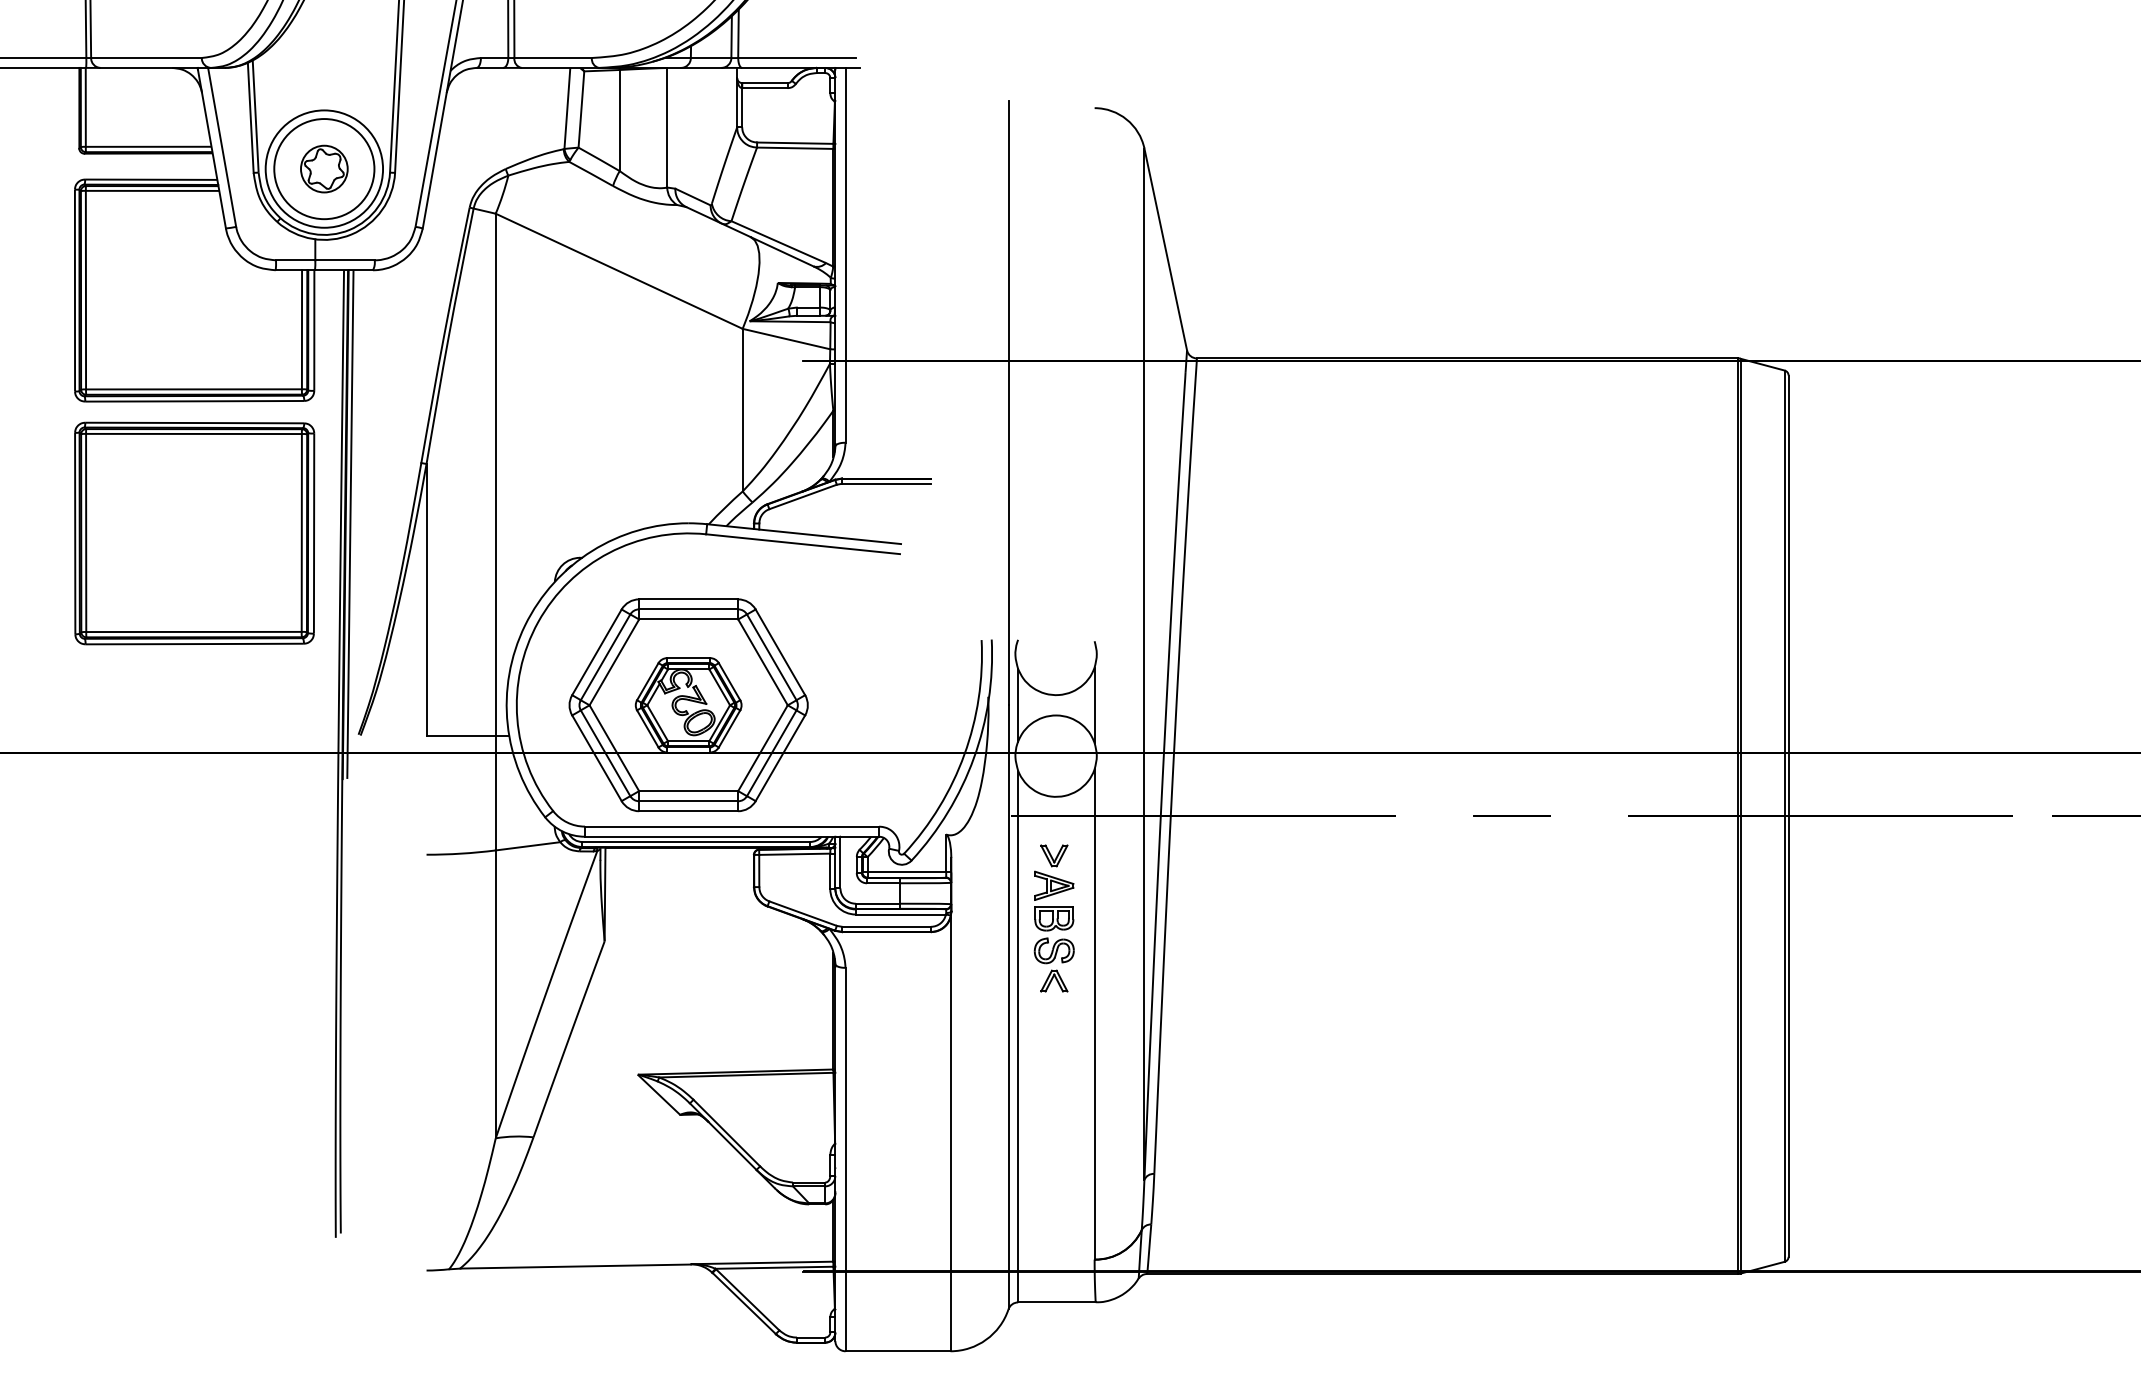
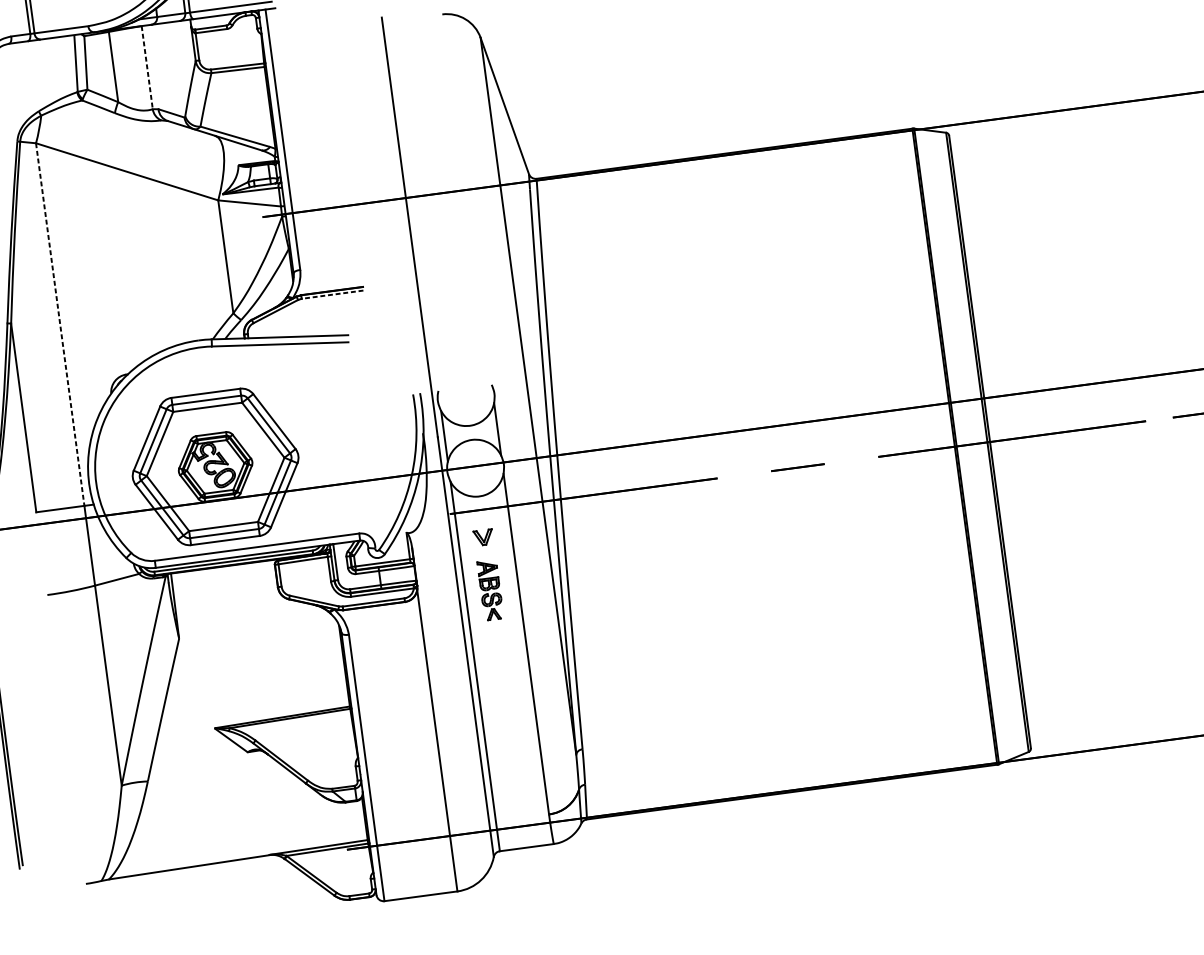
line: (667, 127) -> (147, 67), solid -> dashed
line: (495, 474) -> (60, 324), solid -> dashed
line: (886, 483) -> (332, 294), solid -> dashed
part: (1053, 931) -> (490, 590), size x0.7

